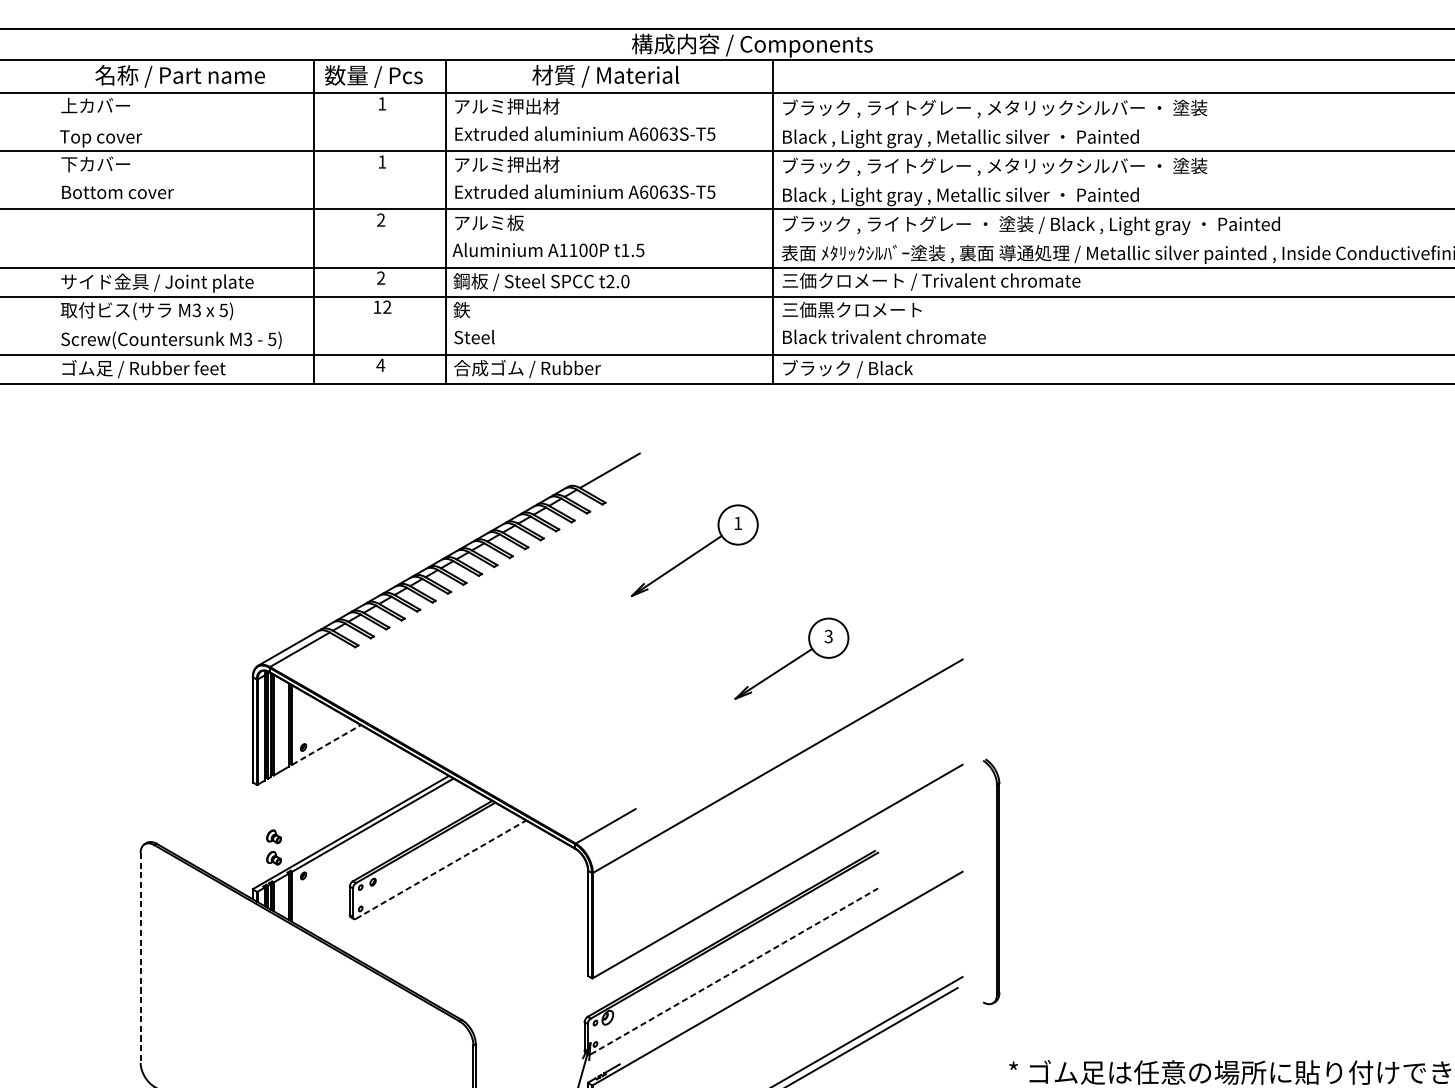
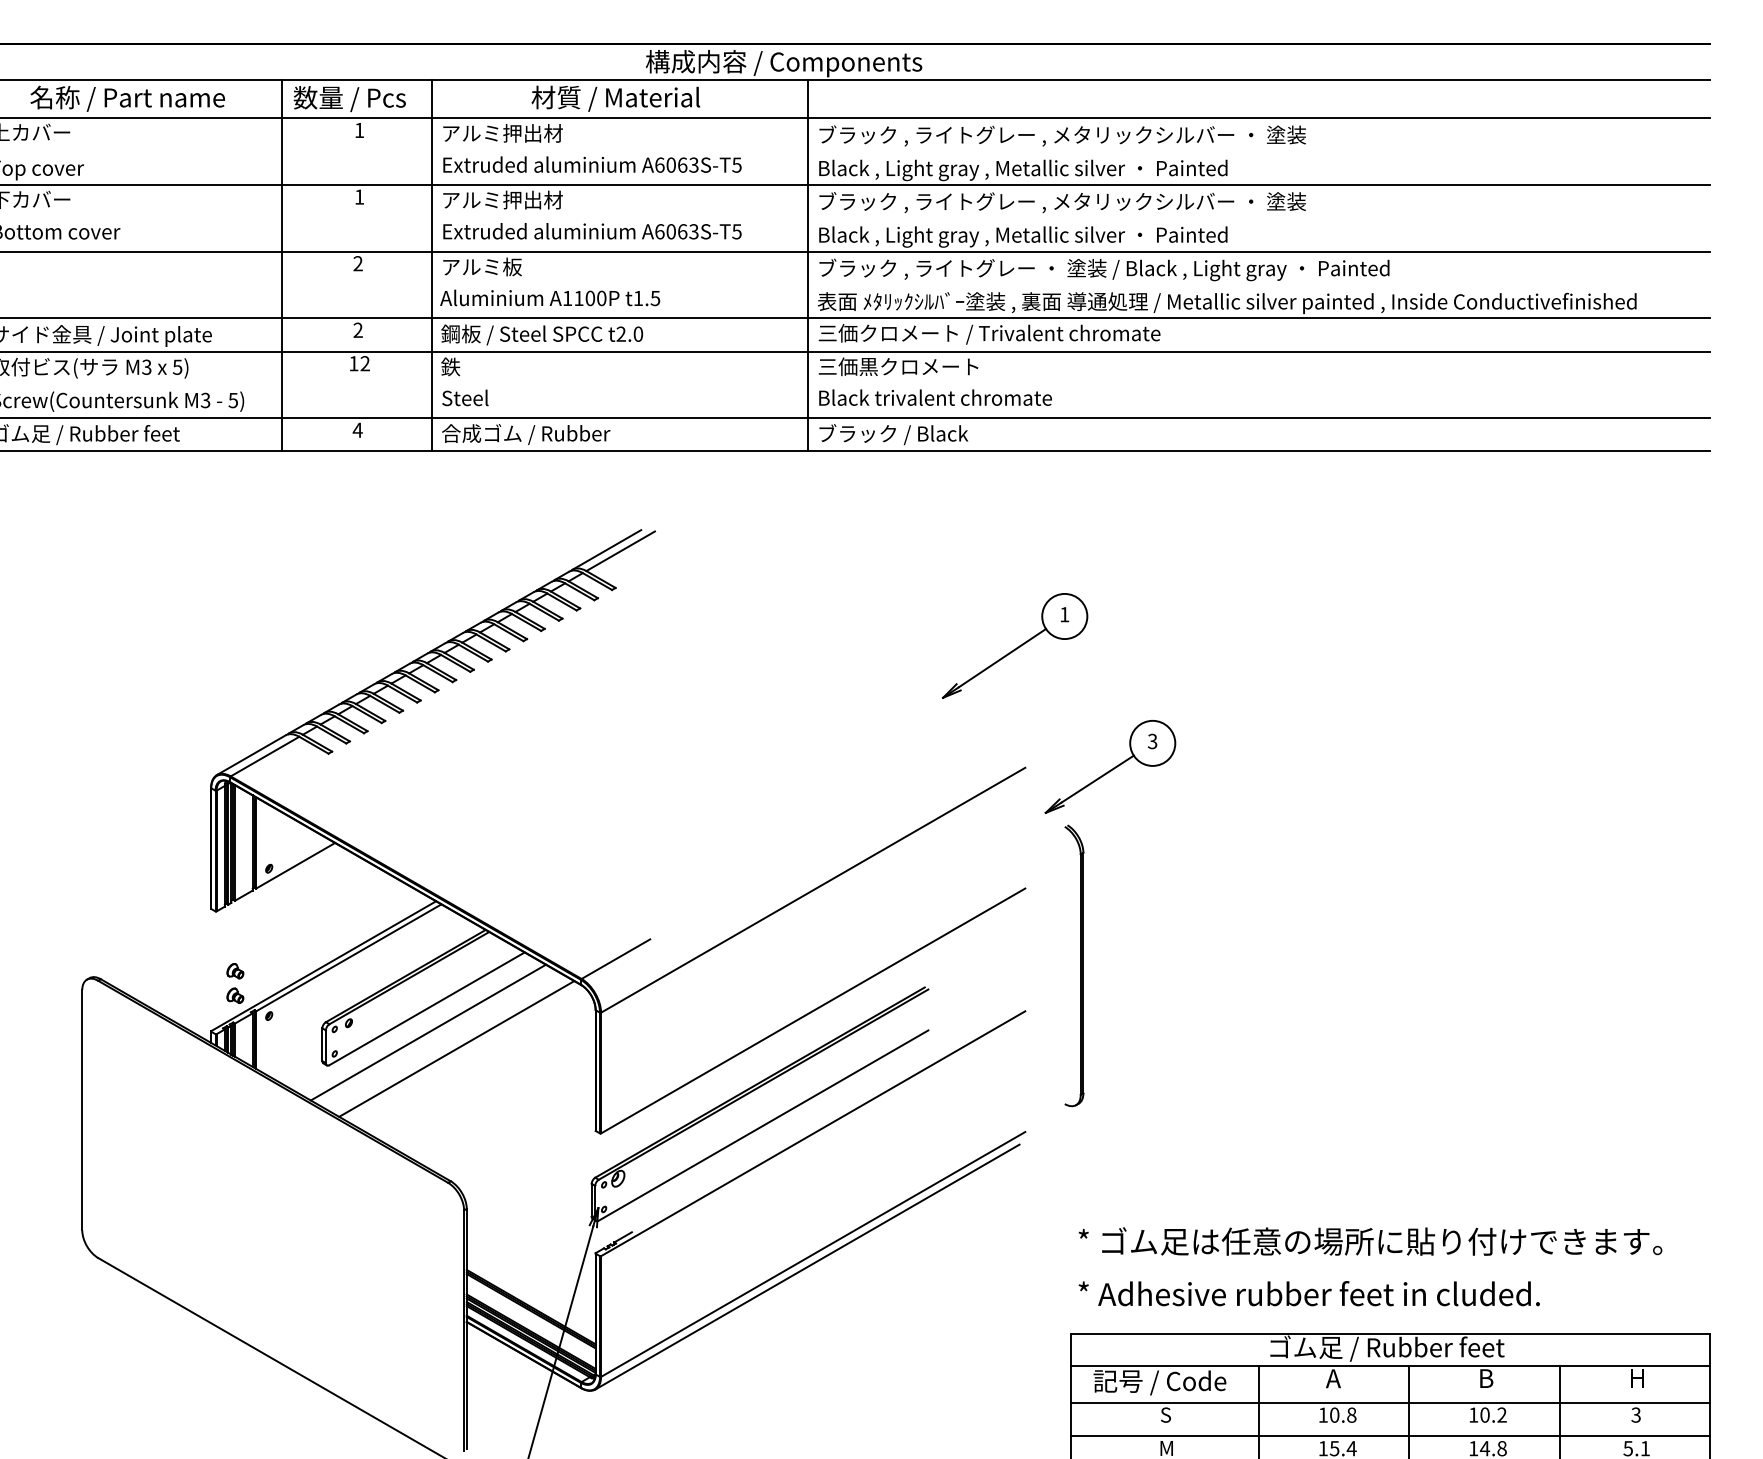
line: (597, 469) -> (606, 549), added
part: (694, 550) -> (1014, 645), moved
part: (791, 658) -> (1110, 766), moved
line: (327, 744) -> (296, 865), dashed -> solid
line: (441, 869) -> (427, 1008), dashed -> solid
part: (991, 881) -> (1074, 965), moved
line: (441, 890) -> (427, 1032), added
line: (466, 904) -> (456, 1048), added
line: (140, 958) -> (82, 1110), dashed -> solid
line: (735, 971) -> (764, 1125), dashed -> solid

